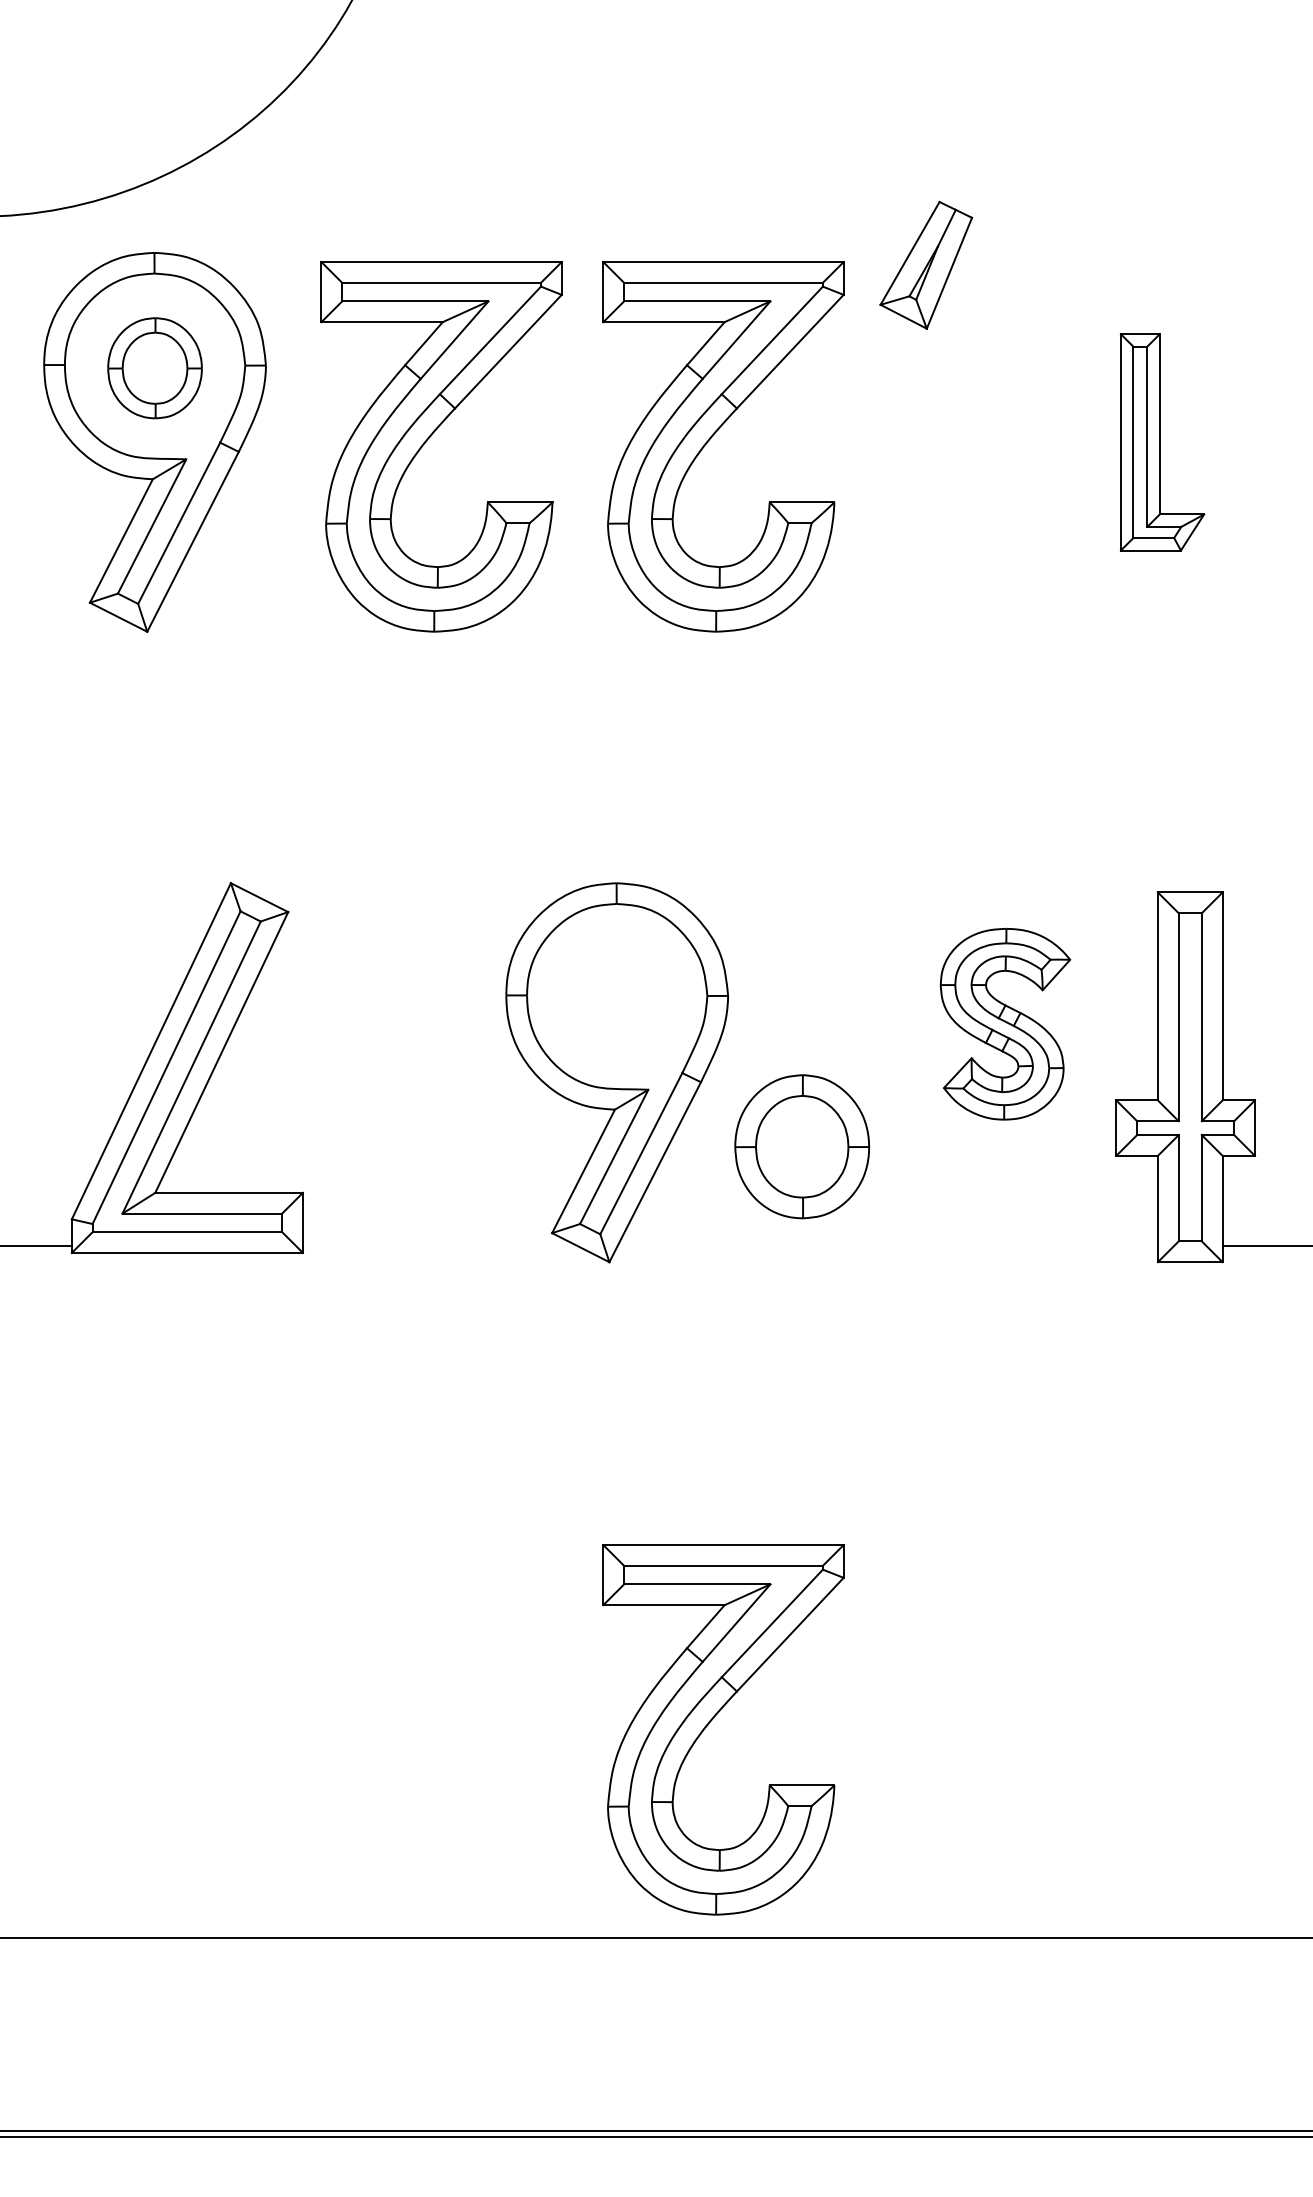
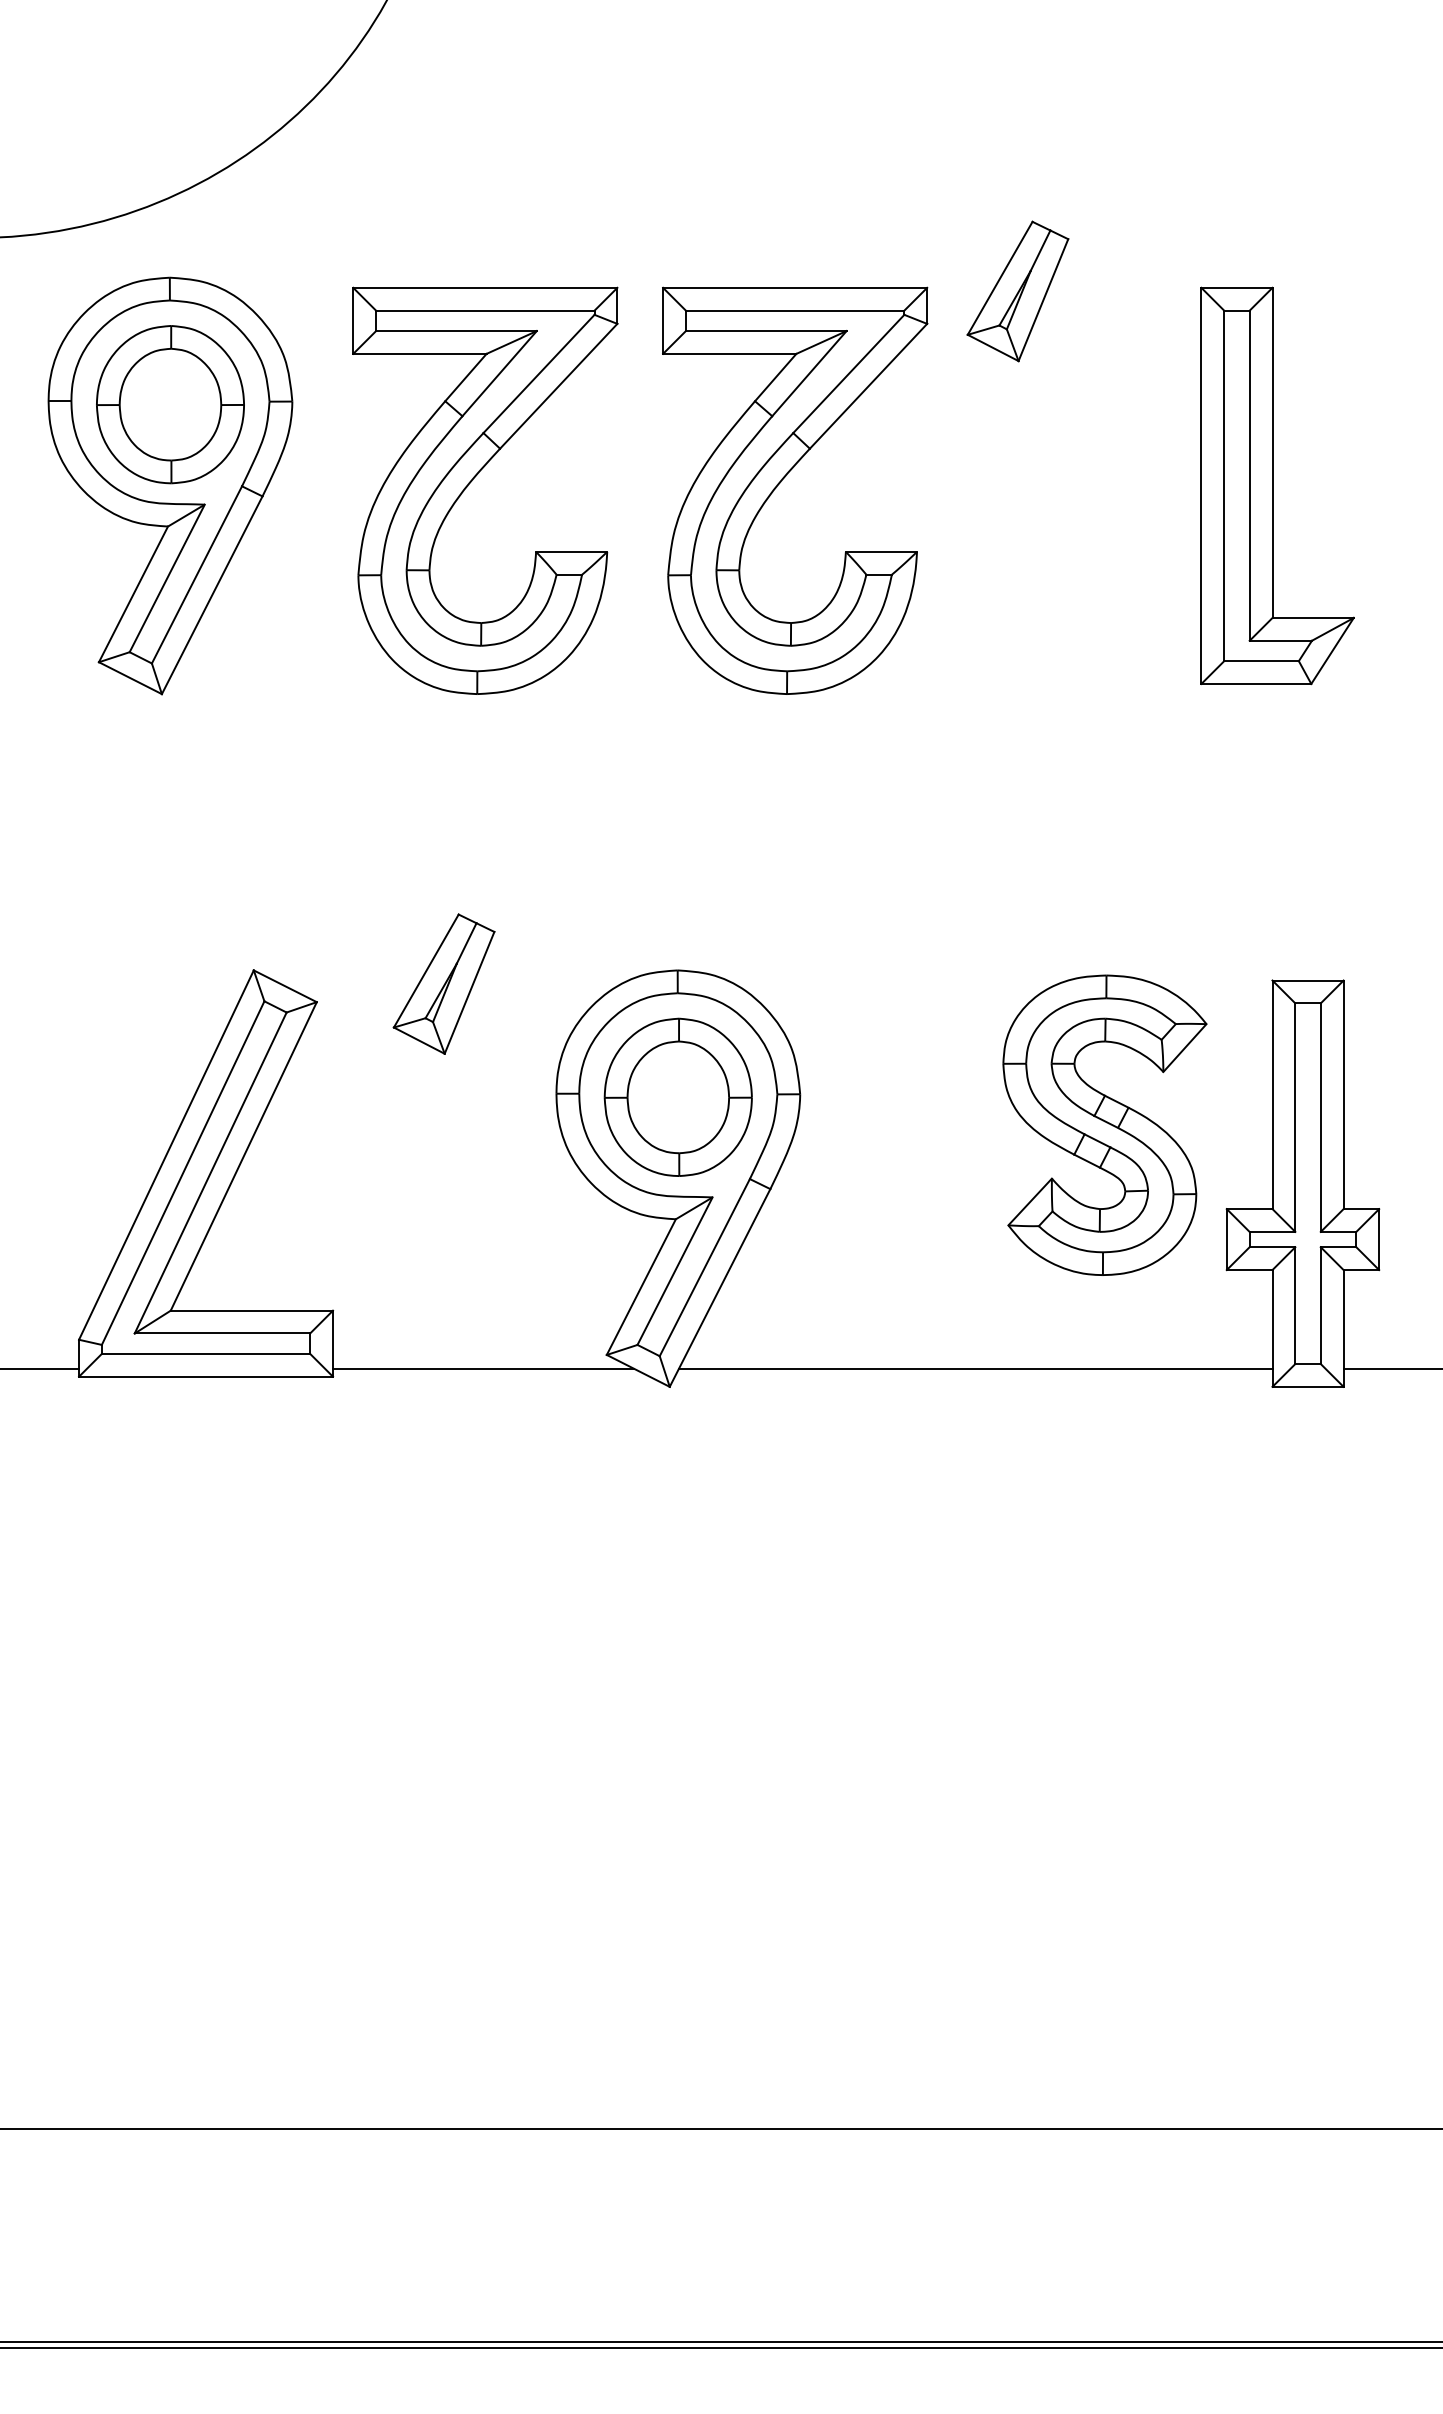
part: (154, 367) -> (169, 403), size x1.43
part: (1162, 442) -> (1277, 486), size x1.67
part: (403, 895) -> (443, 983), added
part: (1005, 1024) -> (1105, 1125), size x1.43
part: (802, 1146) -> (678, 1097), moved
line: (439, 1245) -> (483, 1368), added
line: (887, 1245) -> (975, 1368), added
part: (713, 1719) -> (784, 1889), removed

